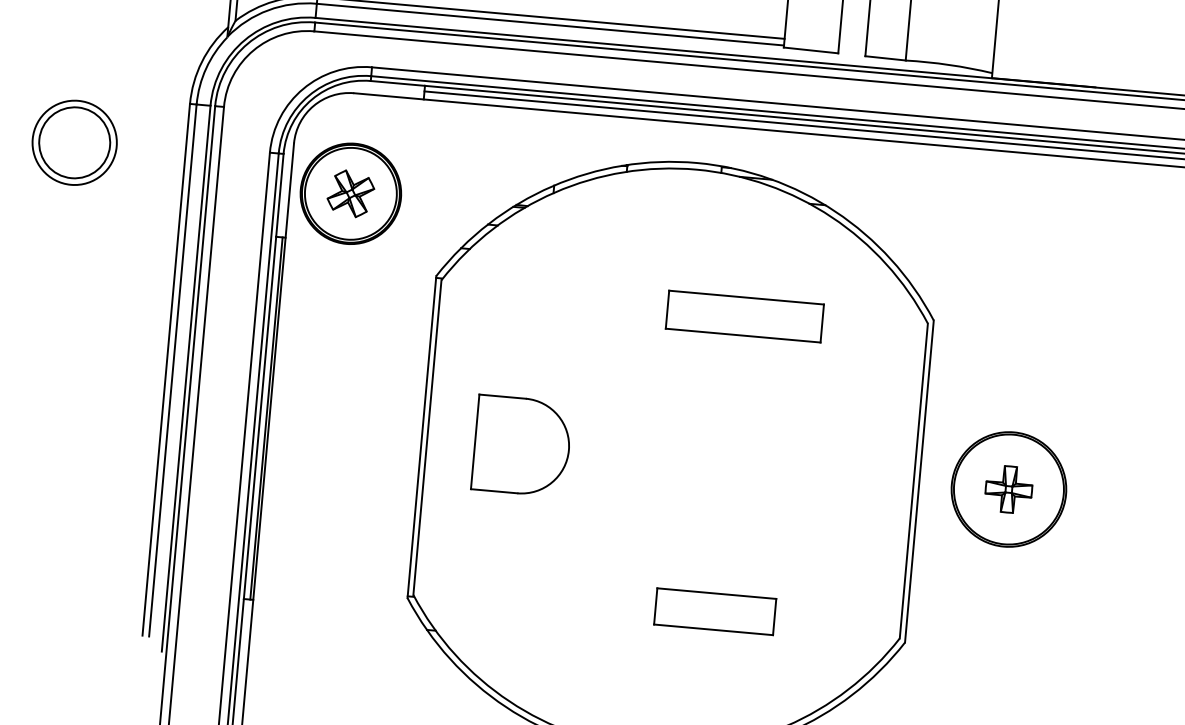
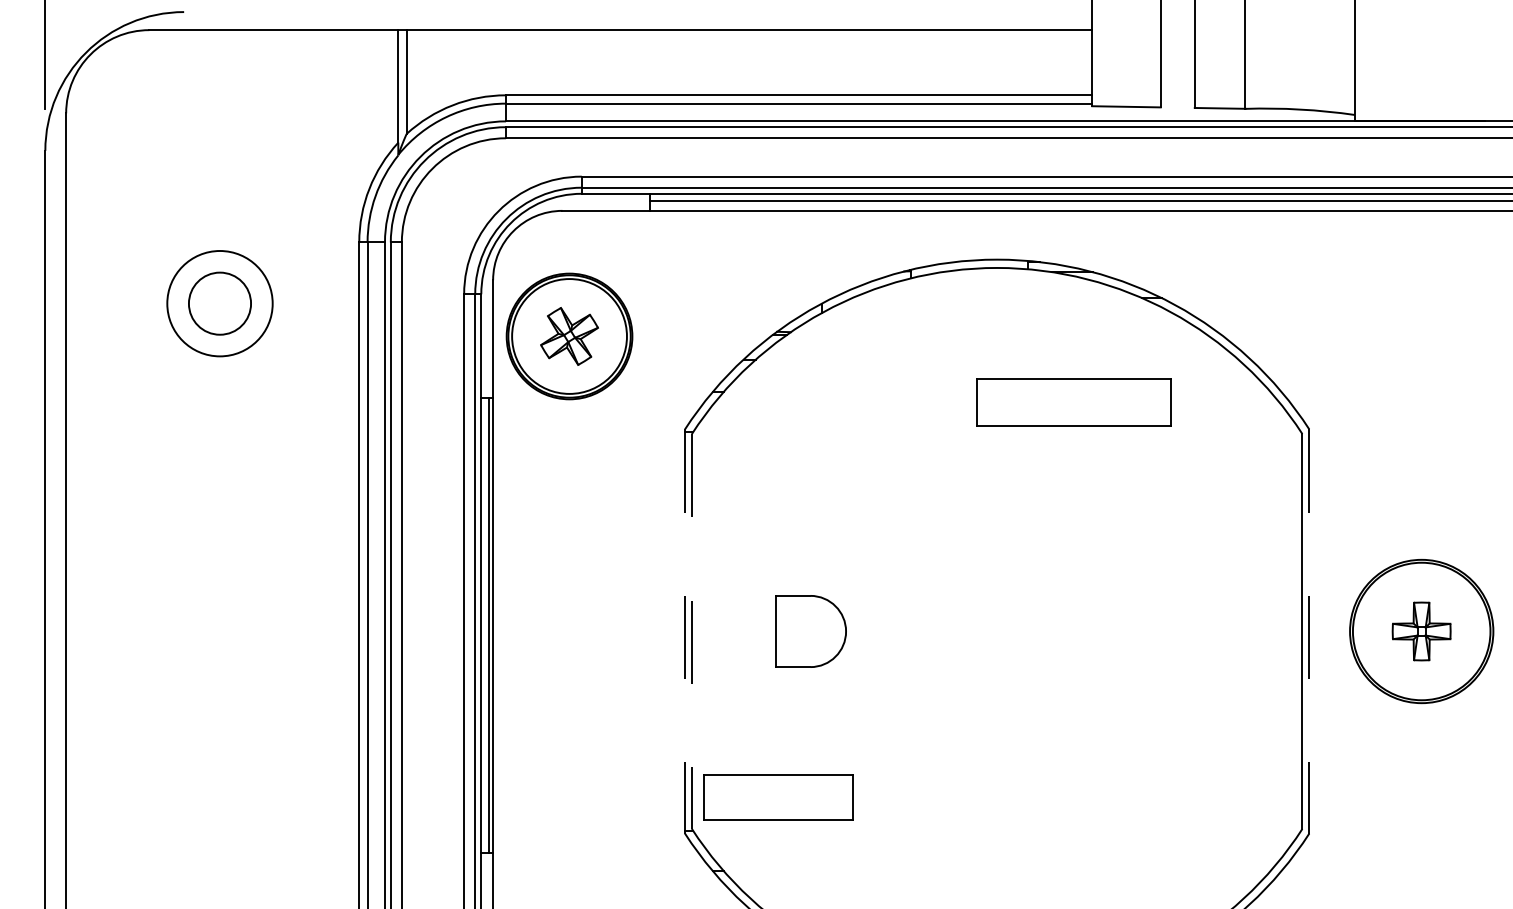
circle: (74, 142) -> (219, 303), size x0.7
part: (744, 316) -> (1073, 402), moved
line: (422, 437) -> (685, 632), solid -> dashed
line: (427, 438) -> (691, 632), solid -> dashed
part: (521, 446) -> (810, 631), size x0.6
line: (919, 482) -> (1309, 632), solid -> dashed
part: (715, 611) -> (778, 797), moved

